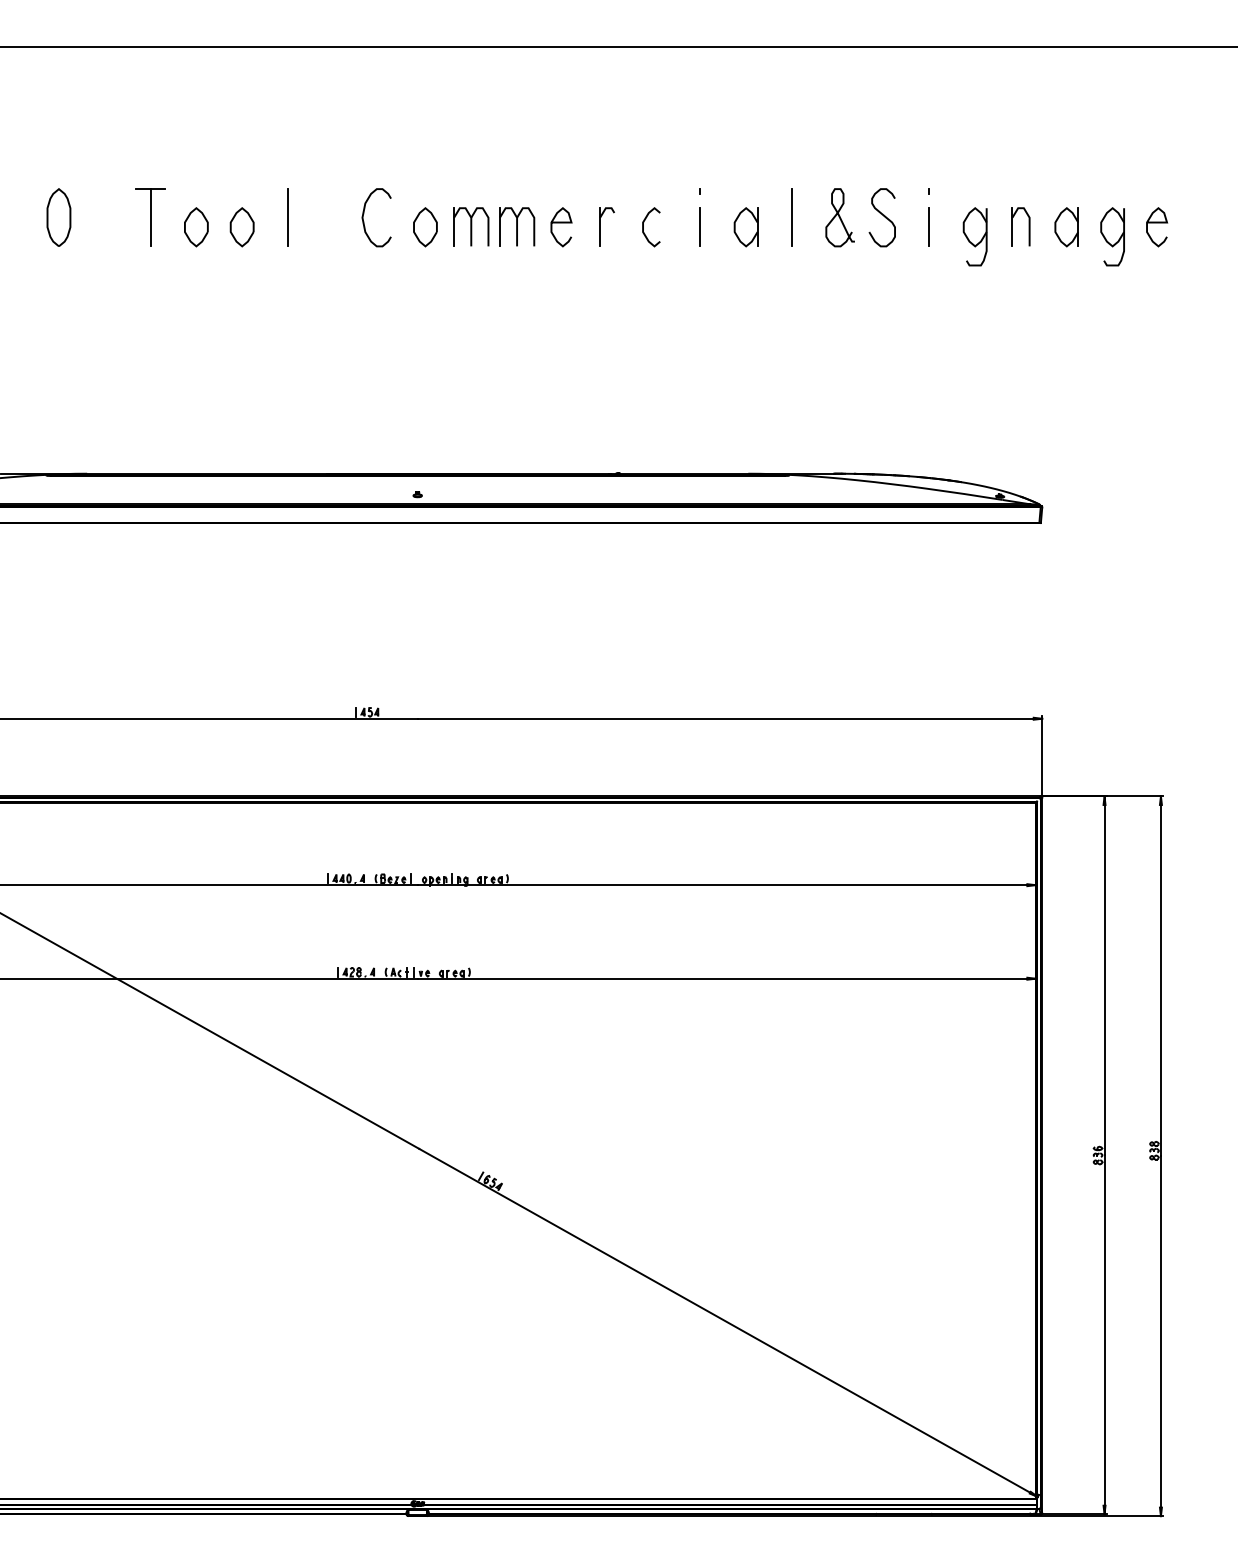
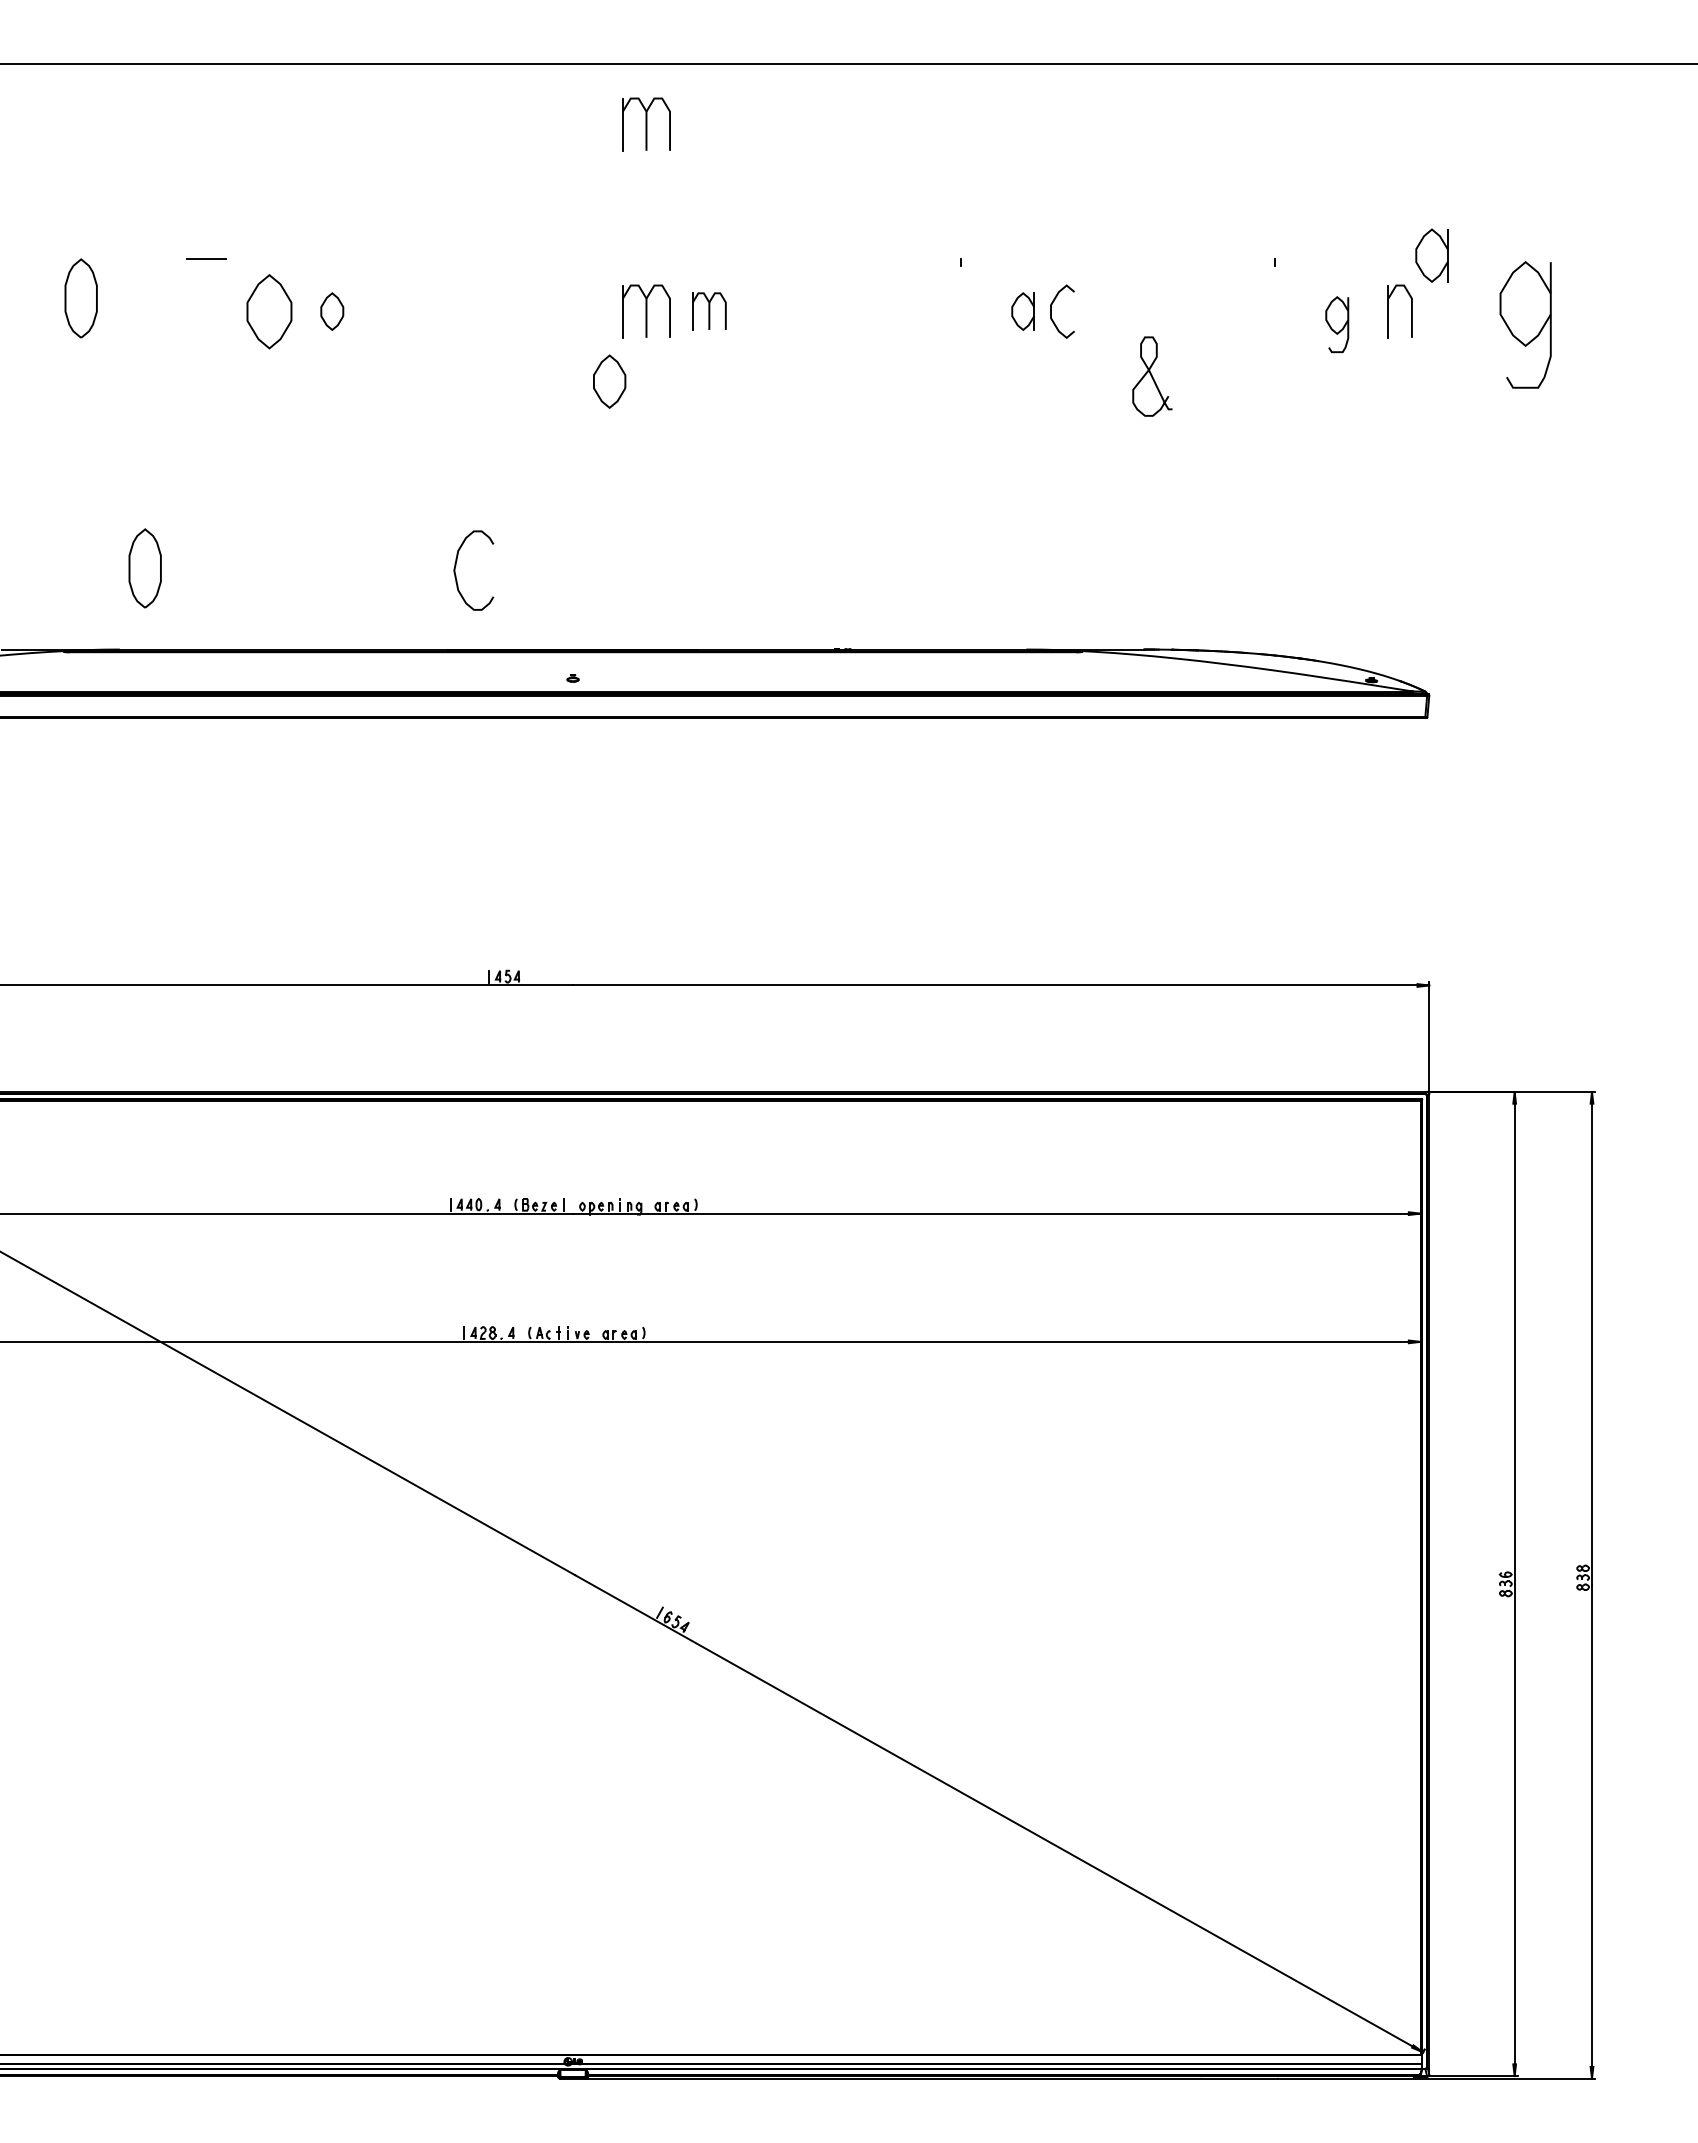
part: (471, 90) -> (646, 124), added
curve: (364, 214) -> (456, 565), moved
curve: (883, 216) -> (1211, 296), removed
line: (150, 217) -> (206, 298), removed
line: (288, 217) -> (395, 298), removed
line: (792, 217) -> (1086, 298), removed
curve: (840, 217) -> (1152, 376), moved
curve: (561, 222) -> (769, 305), removed
curve: (1156, 222) -> (1586, 305), removed
part: (196, 227) -> (269, 311), size x1.4
part: (241, 227) -> (331, 311), size x0.7
part: (425, 227) -> (609, 381), moved
part: (517, 227) -> (709, 311), size x0.7
part: (600, 227) -> (823, 311), removed
curve: (643, 227) -> (1051, 311), moved
line: (700, 227) -> (960, 311), removed
part: (745, 227) -> (1022, 311), size x0.7
line: (929, 227) -> (1274, 311), removed
part: (1066, 227) -> (1431, 255), moved
part: (974, 236) -> (1336, 324), size x0.7
part: (1112, 236) -> (1525, 324), size x1.6
part: (105, 414) -> (144, 568), added

